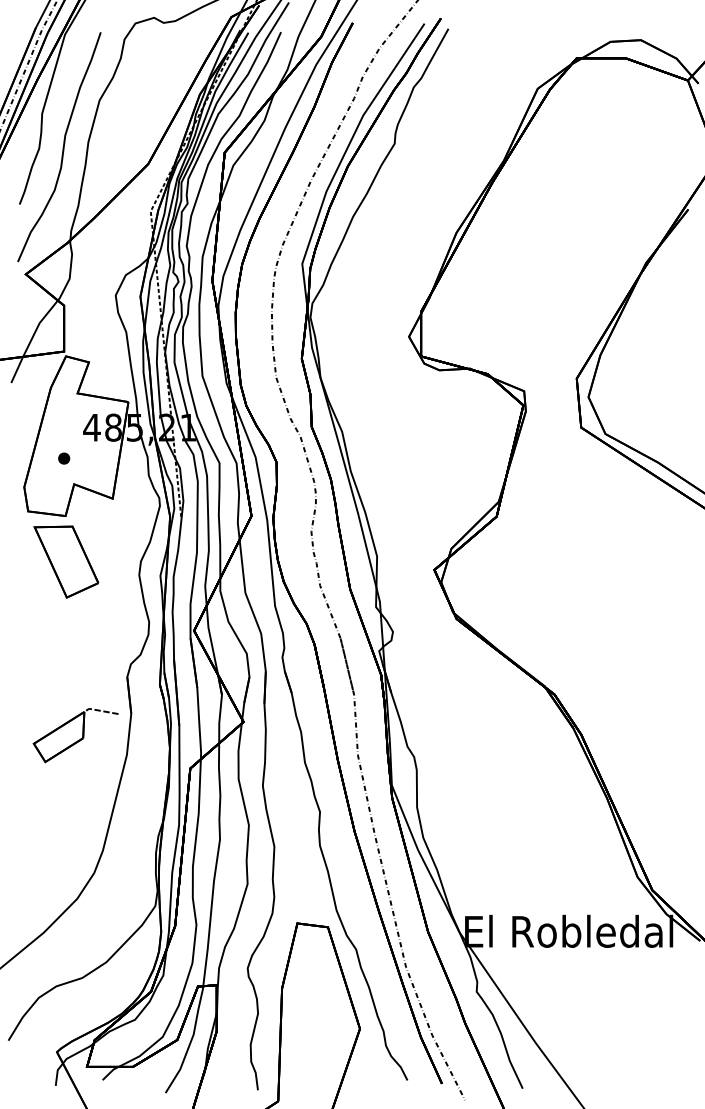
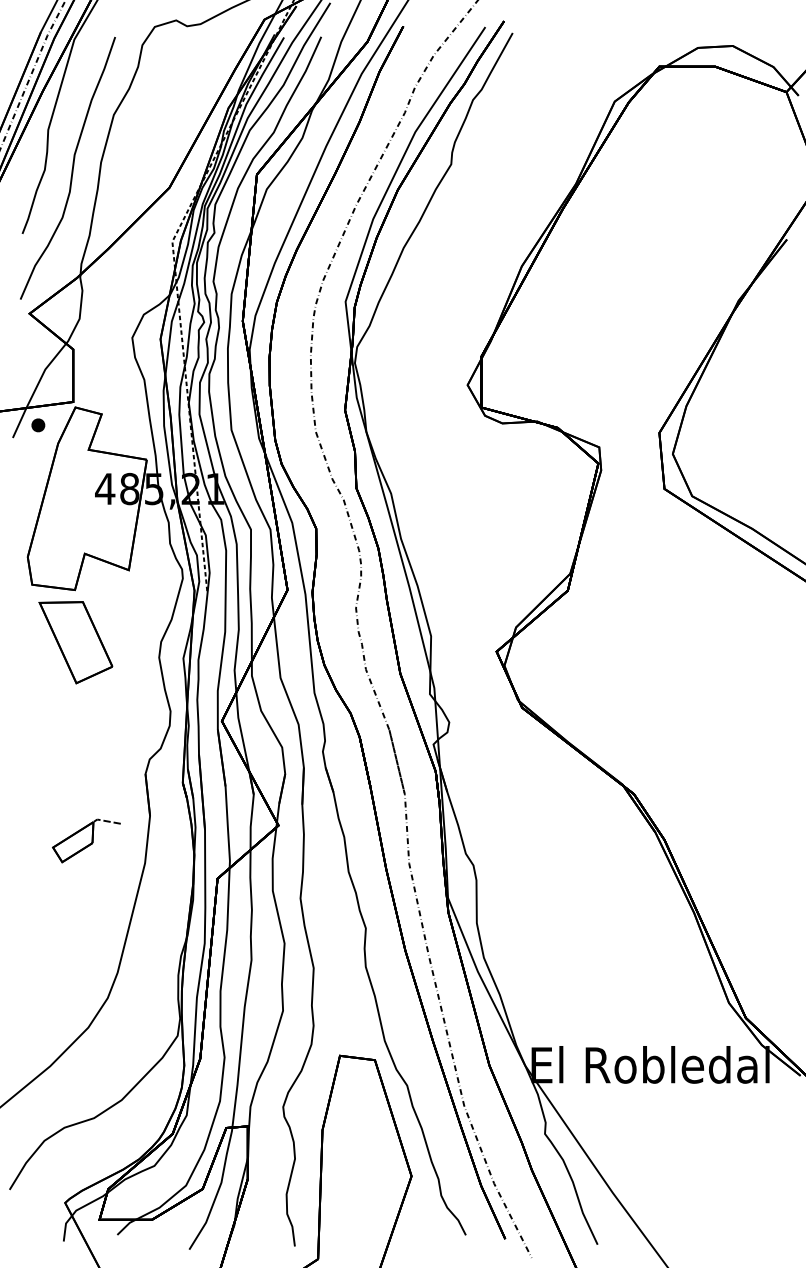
part: (64, 458) -> (38, 425), moved
part: (75, 735) -> (86, 840), size x0.7

